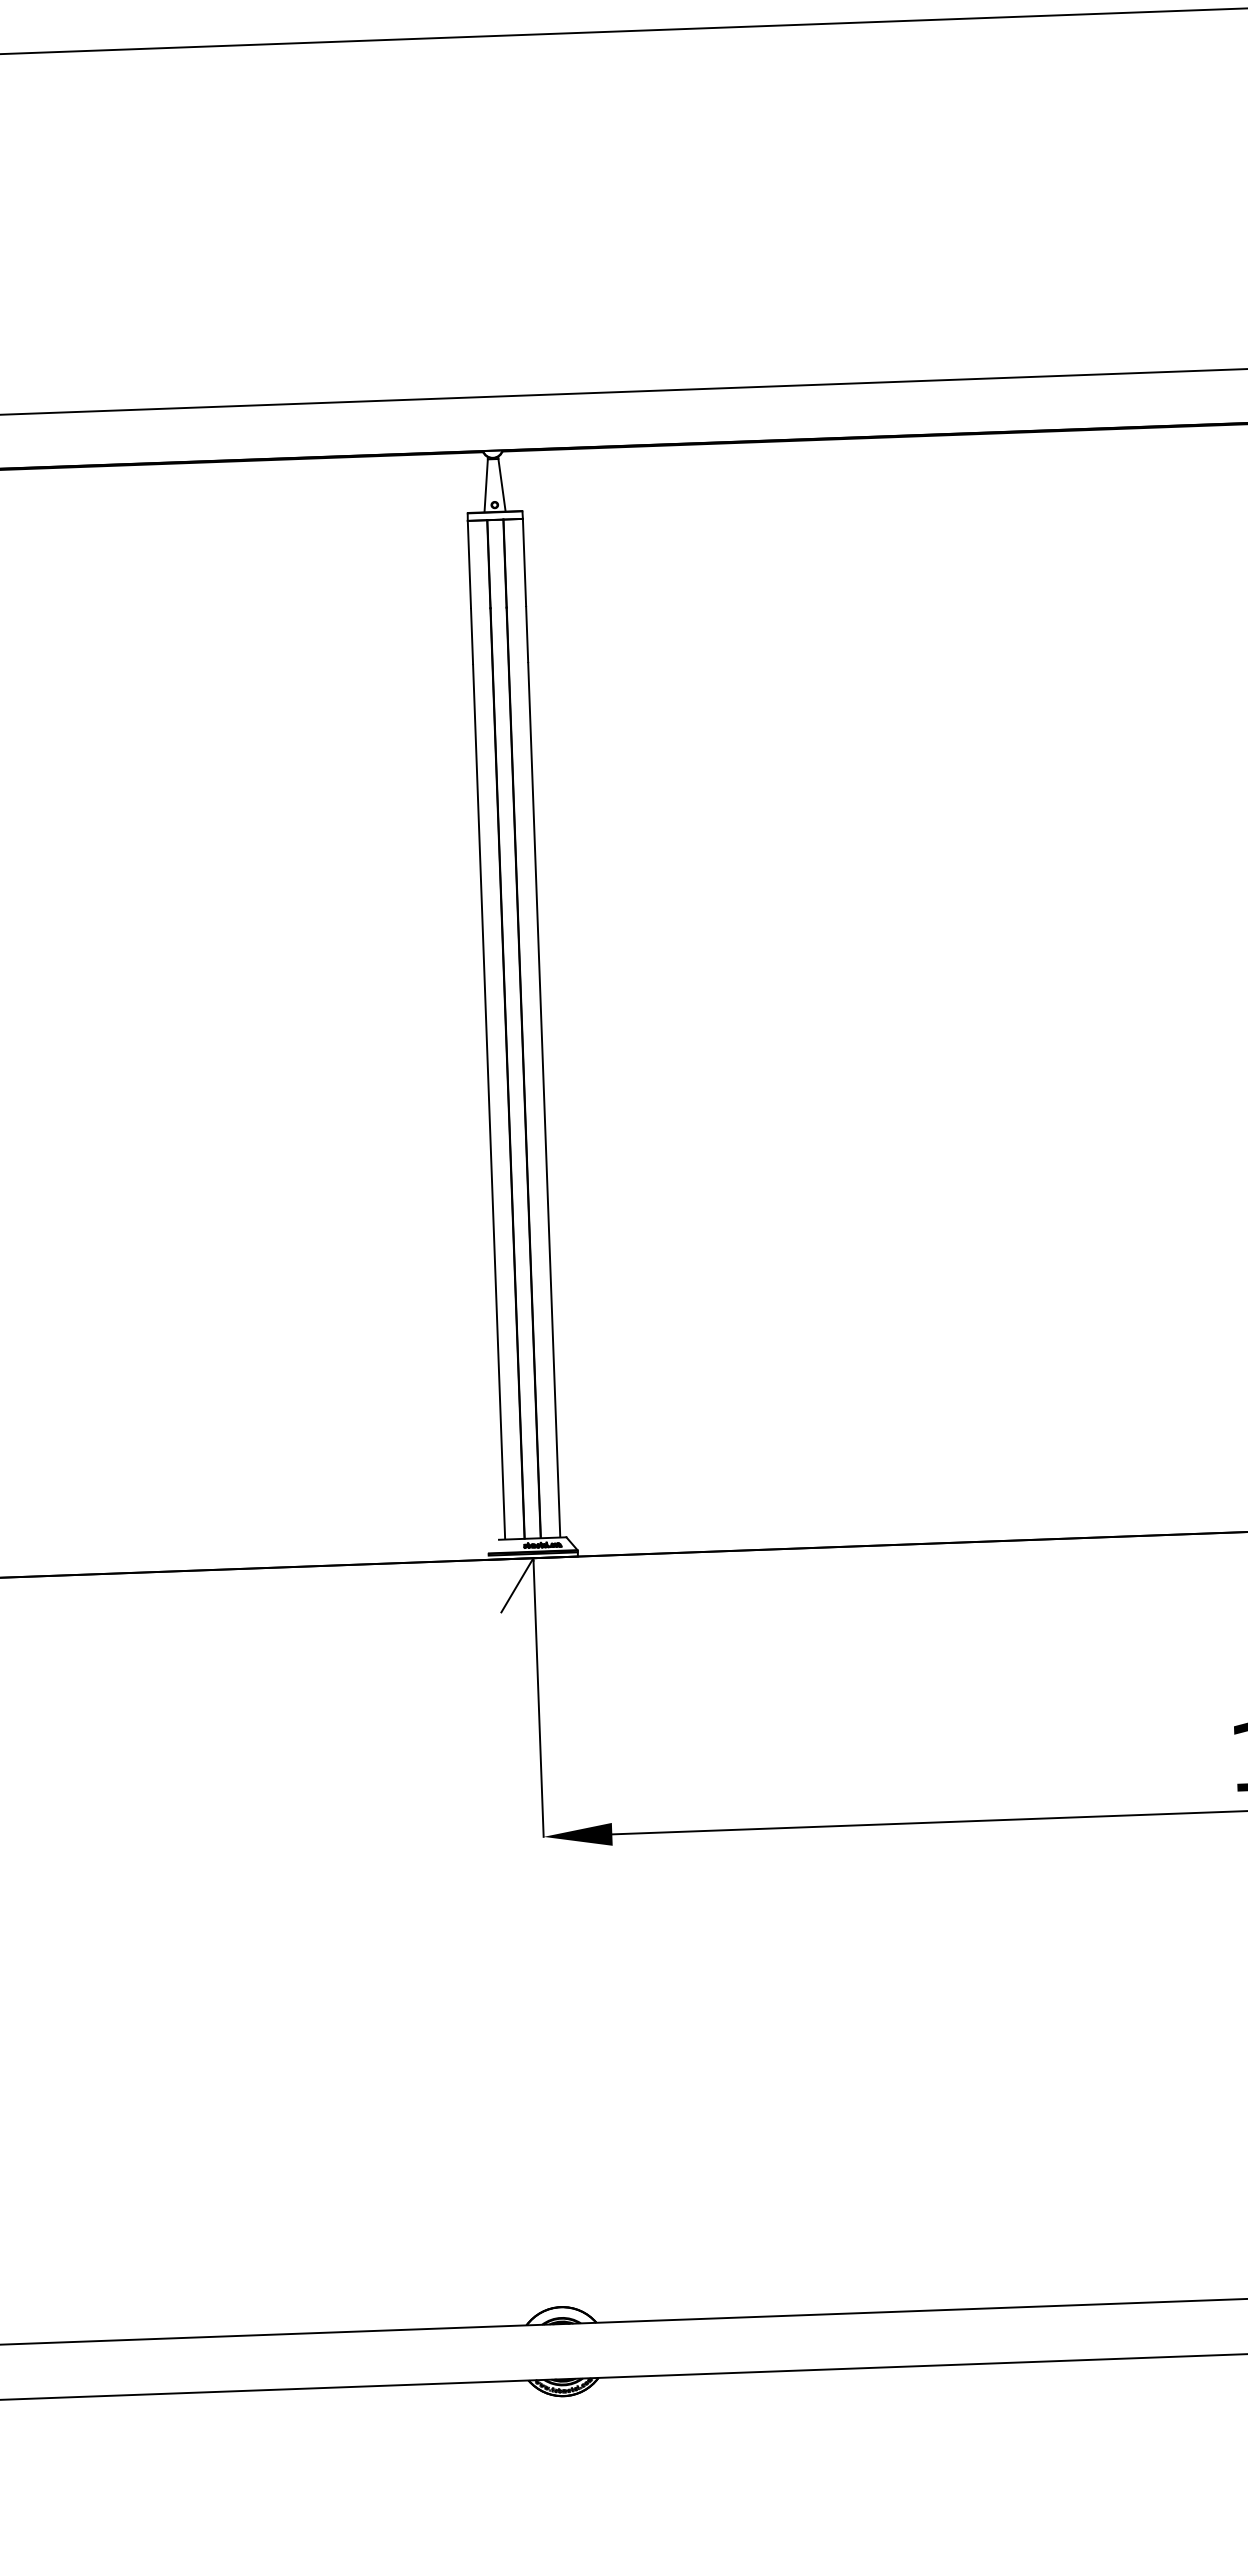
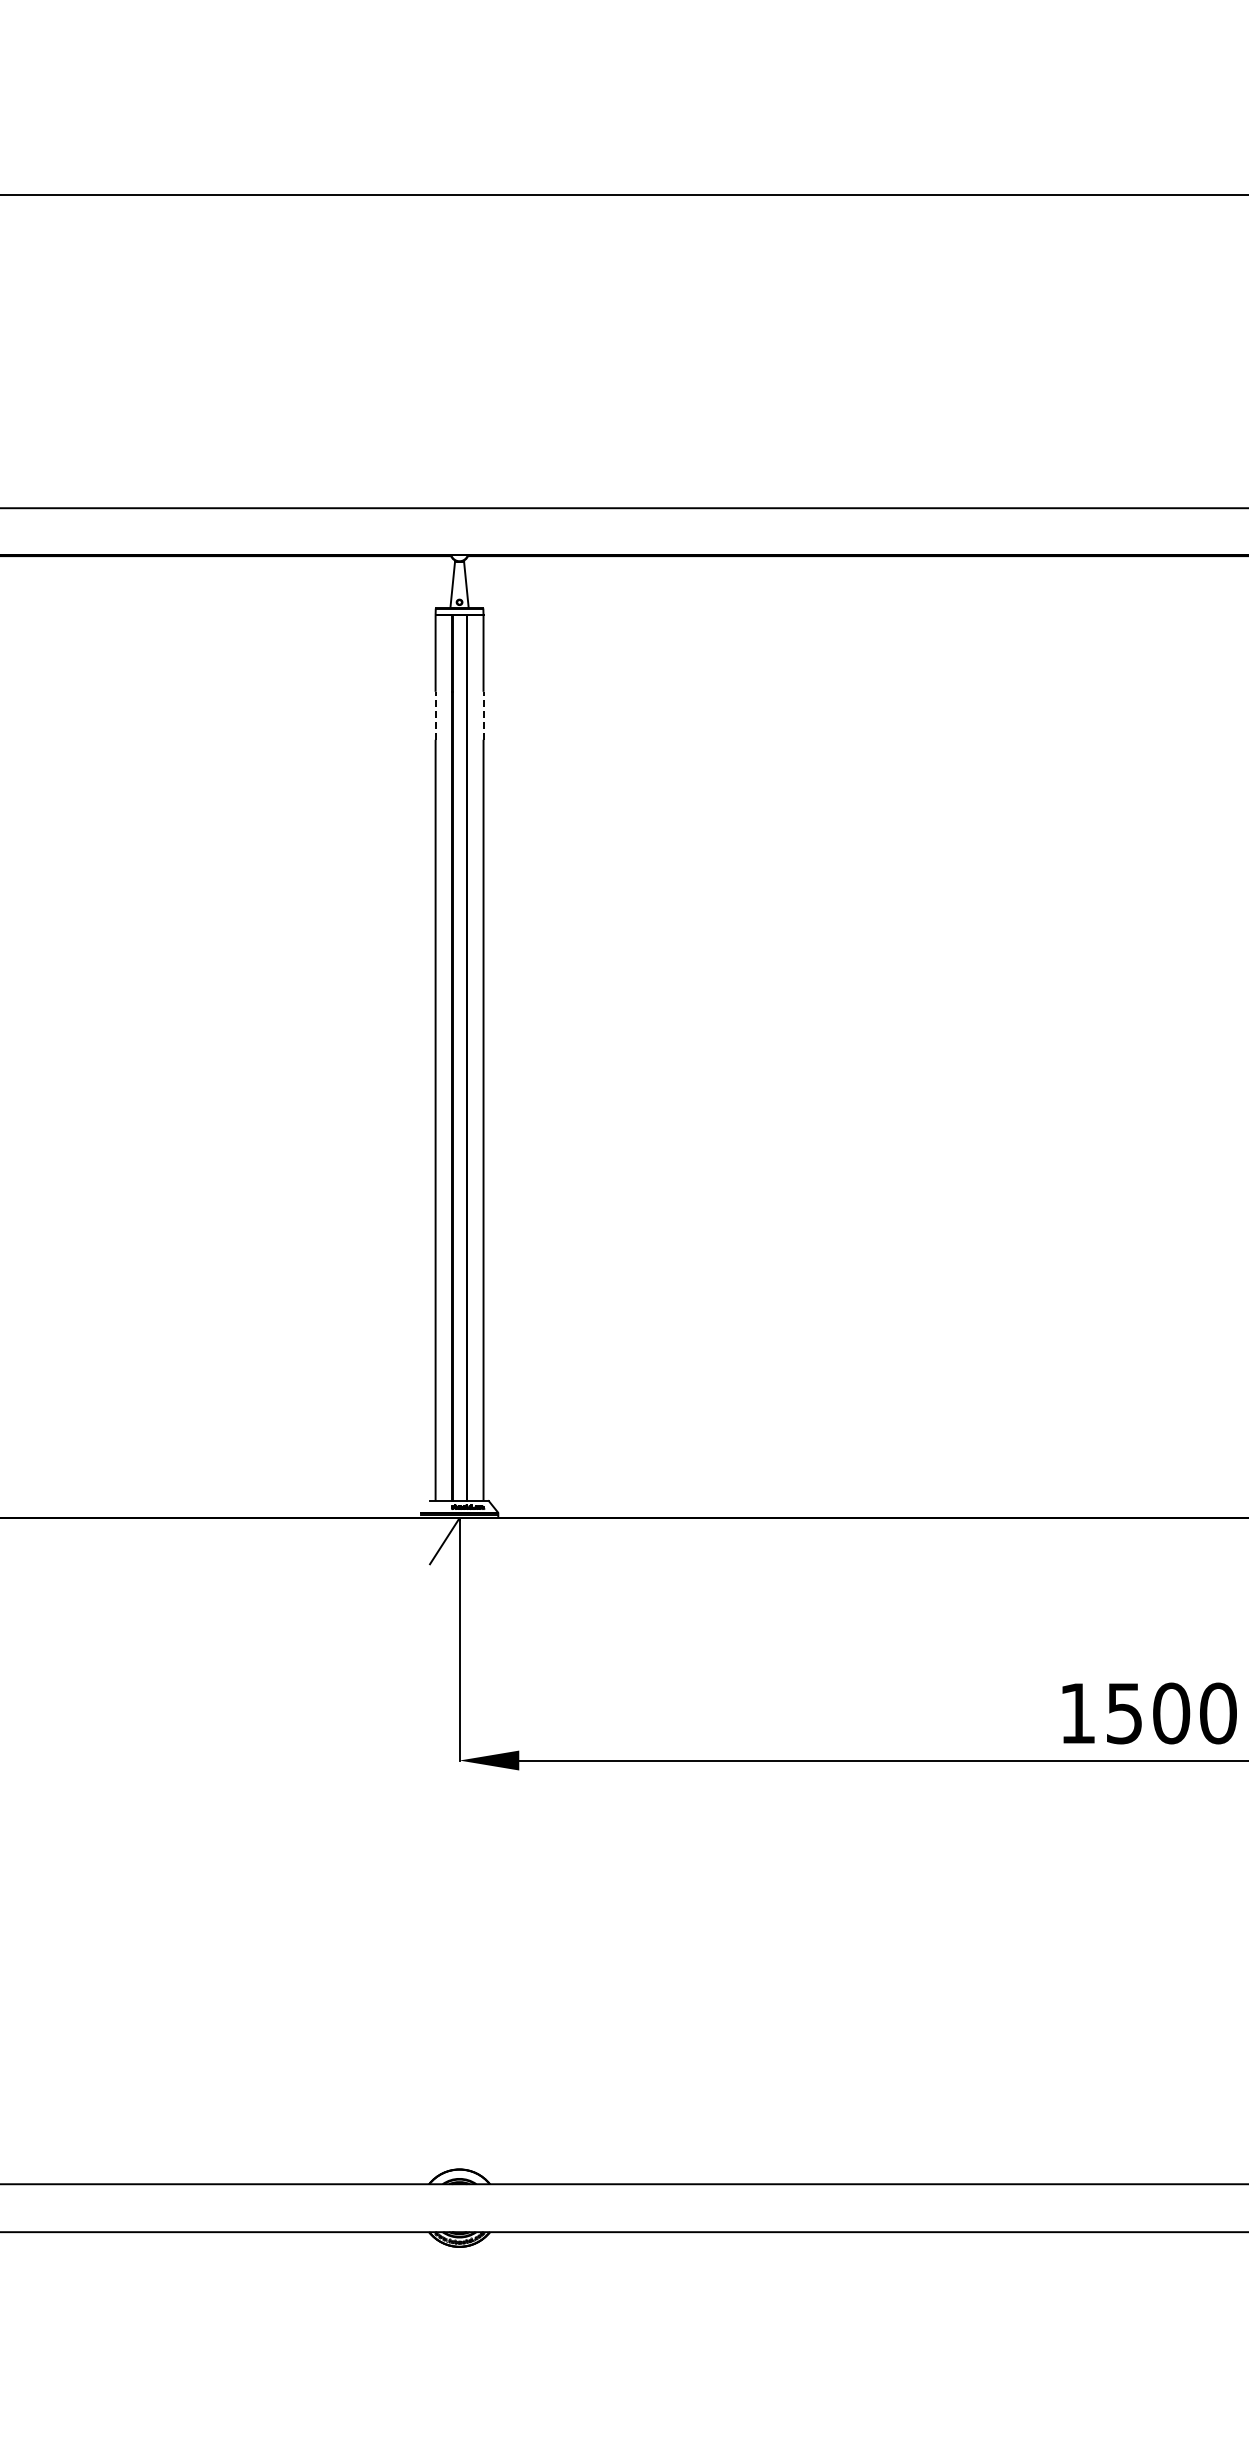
line: (527, 634) -> (483, 715), solid -> dashed
line: (471, 636) -> (435, 715), solid -> dashed

